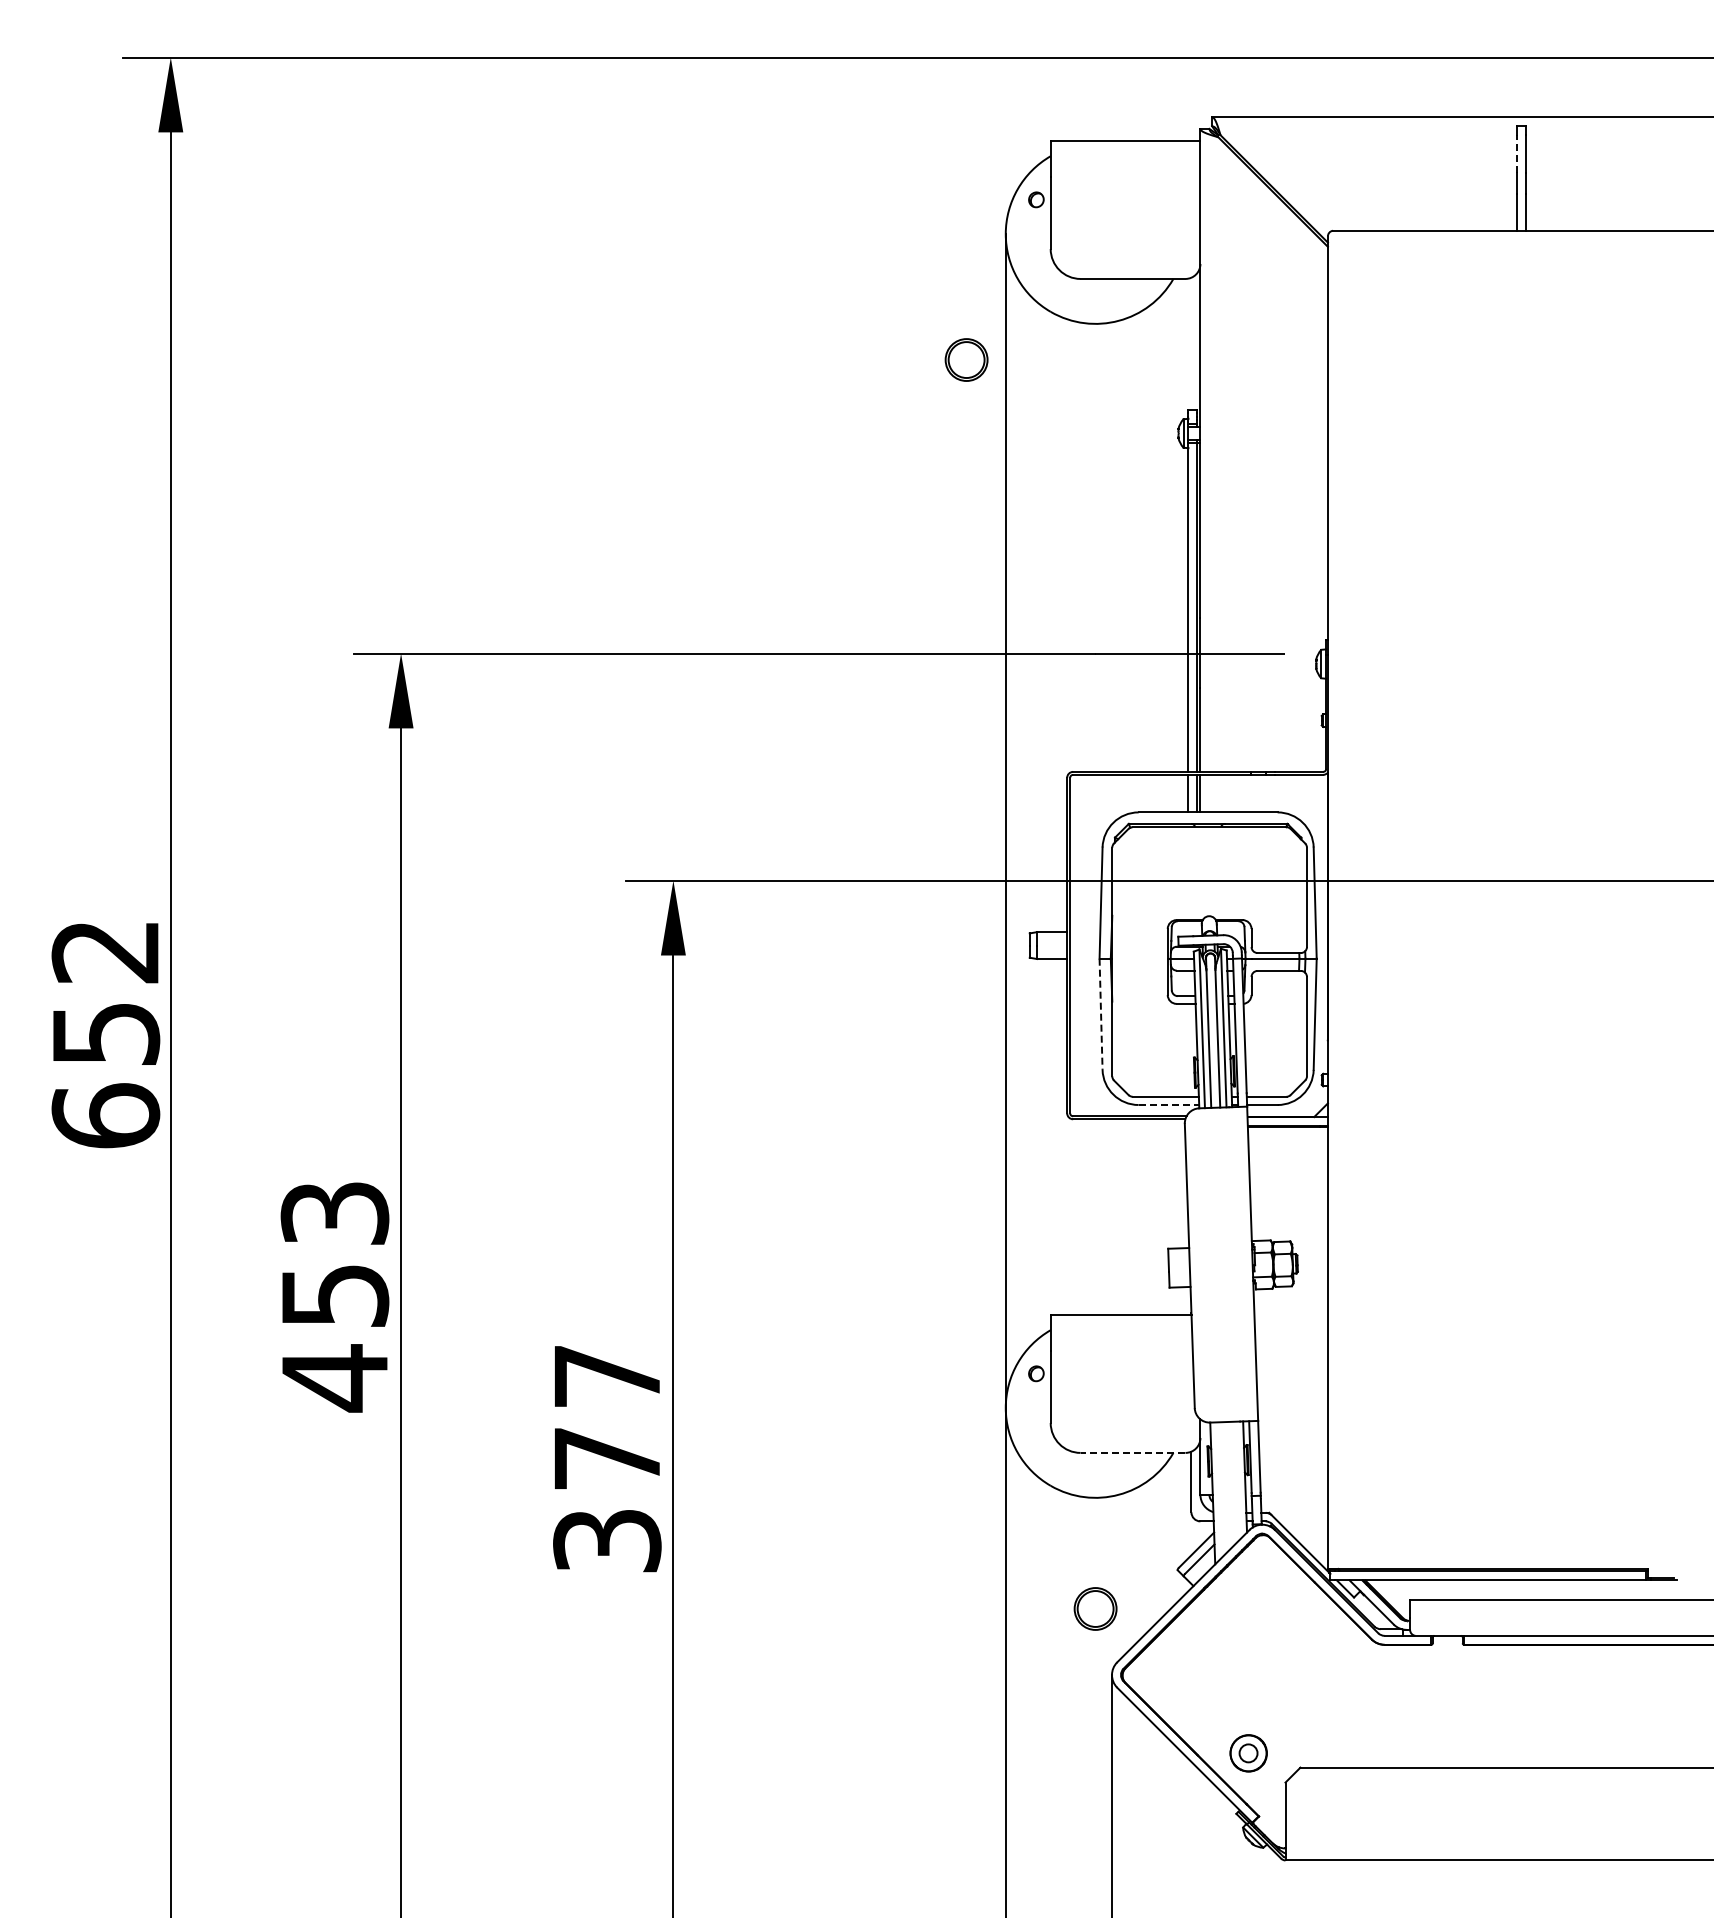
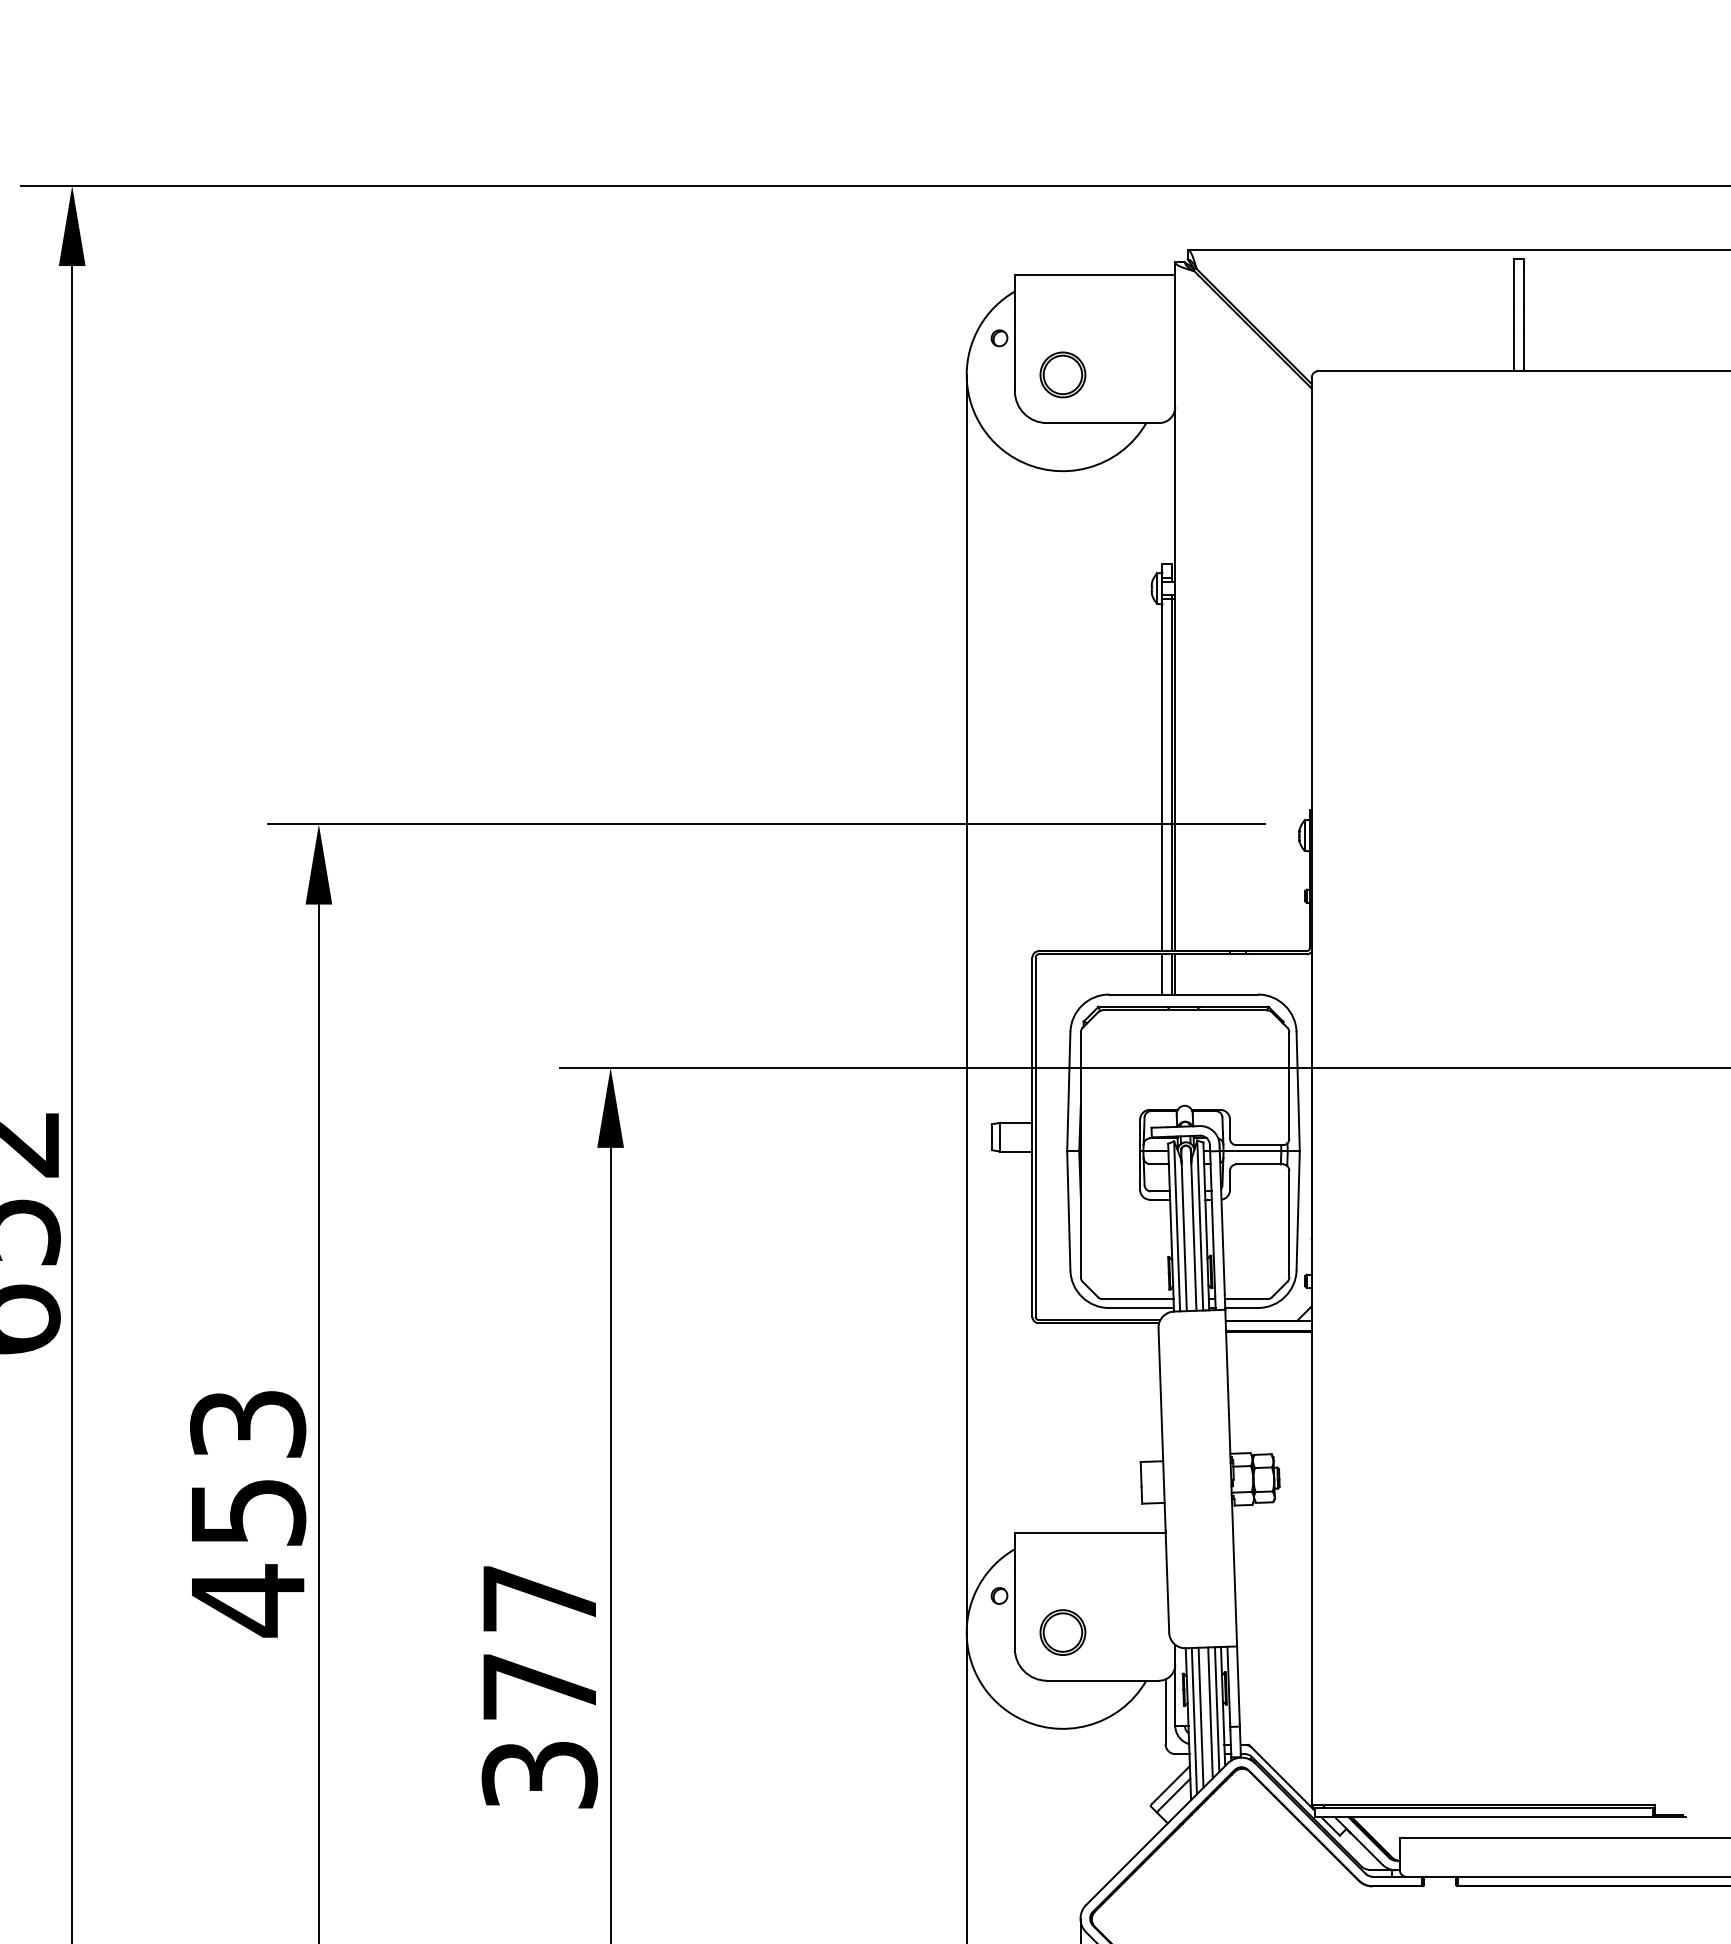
line: (1516, 153) -> (1513, 288), dashed -> solid
part: (966, 359) -> (1062, 374), moved
line: (1101, 1014) -> (1069, 1211), dashed -> solid
line: (1169, 1105) -> (1142, 1308), dashed -> solid
line: (1132, 1452) -> (1102, 1680), dashed -> solid
line: (1239, 1479) -> (1217, 1709), added
line: (1233, 1482) -> (1210, 1712), added
line: (1224, 1487) -> (1201, 1717), added
line: (1217, 1490) -> (1193, 1720), added
part: (1095, 1608) -> (1062, 1632), moved

